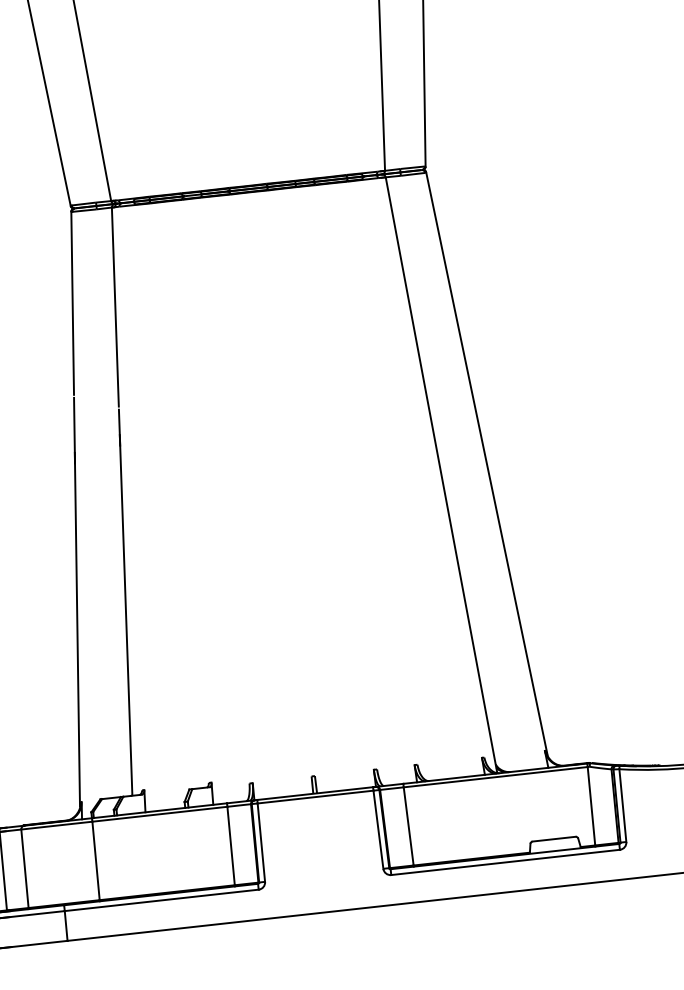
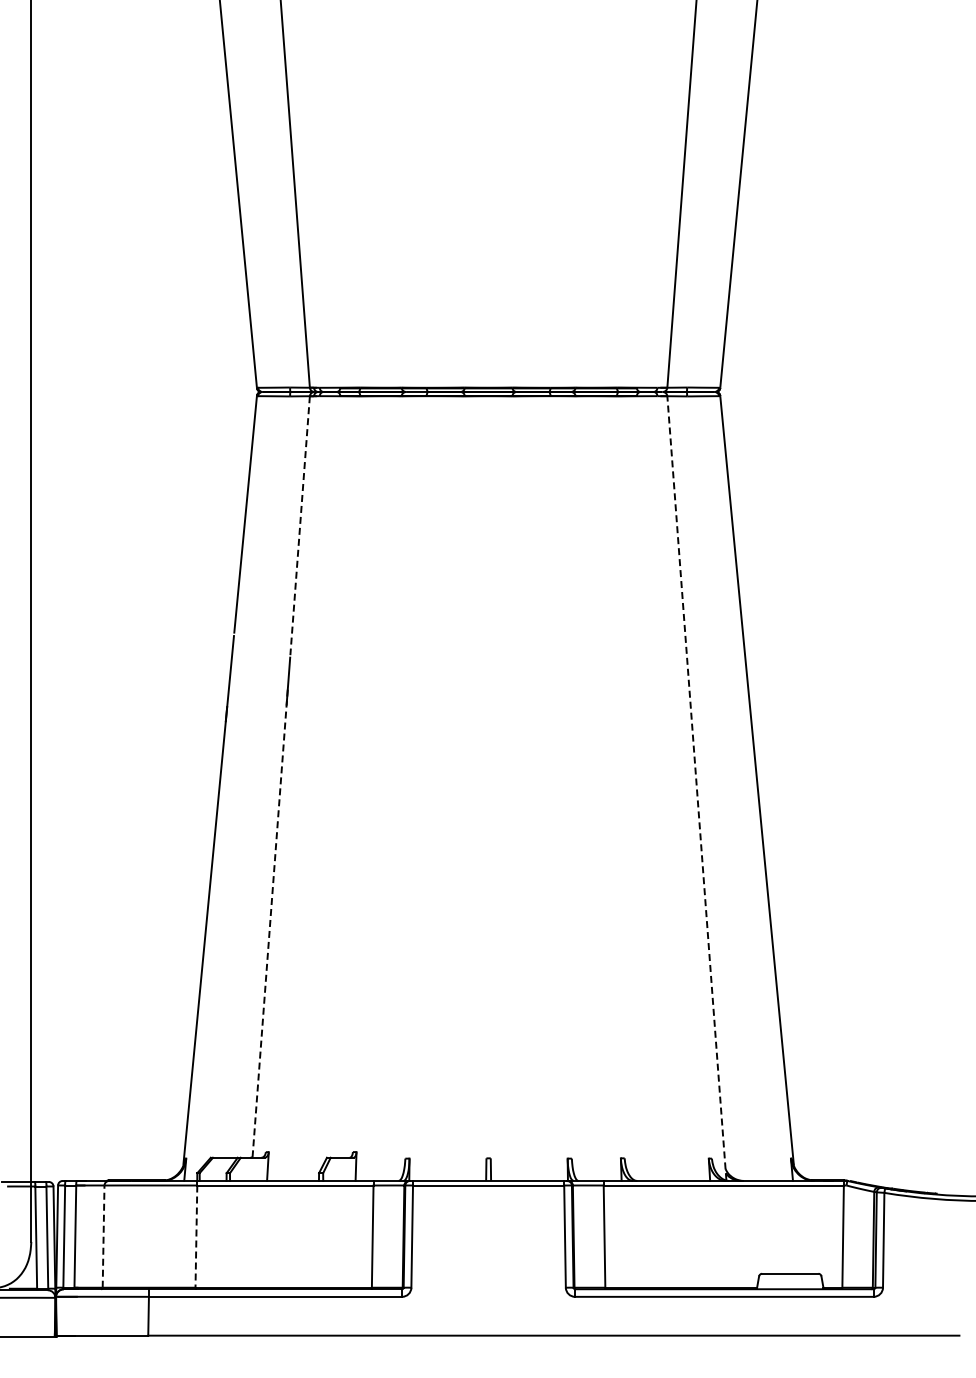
line: (115, 307) -> (300, 525), solid -> dashed
line: (441, 476) -> (696, 789), solid -> dashed
line: (126, 614) -> (270, 923), solid -> dashed
line: (96, 861) -> (196, 1237), solid -> dashed
line: (24, 868) -> (103, 1236), solid -> dashed

